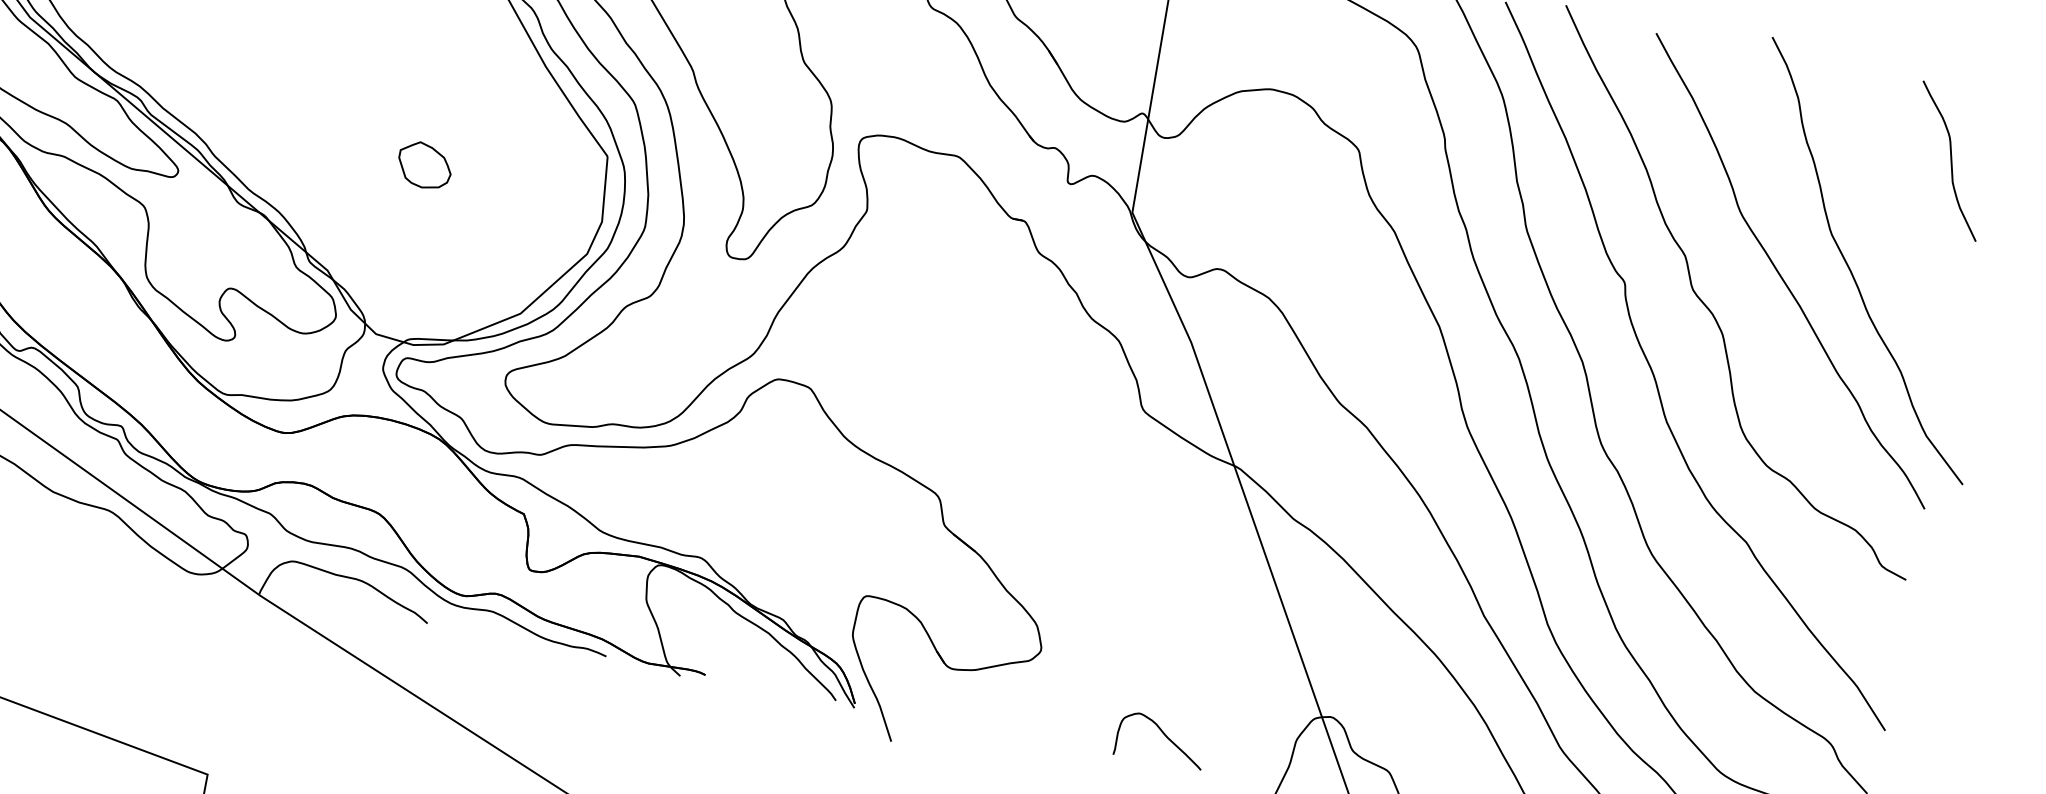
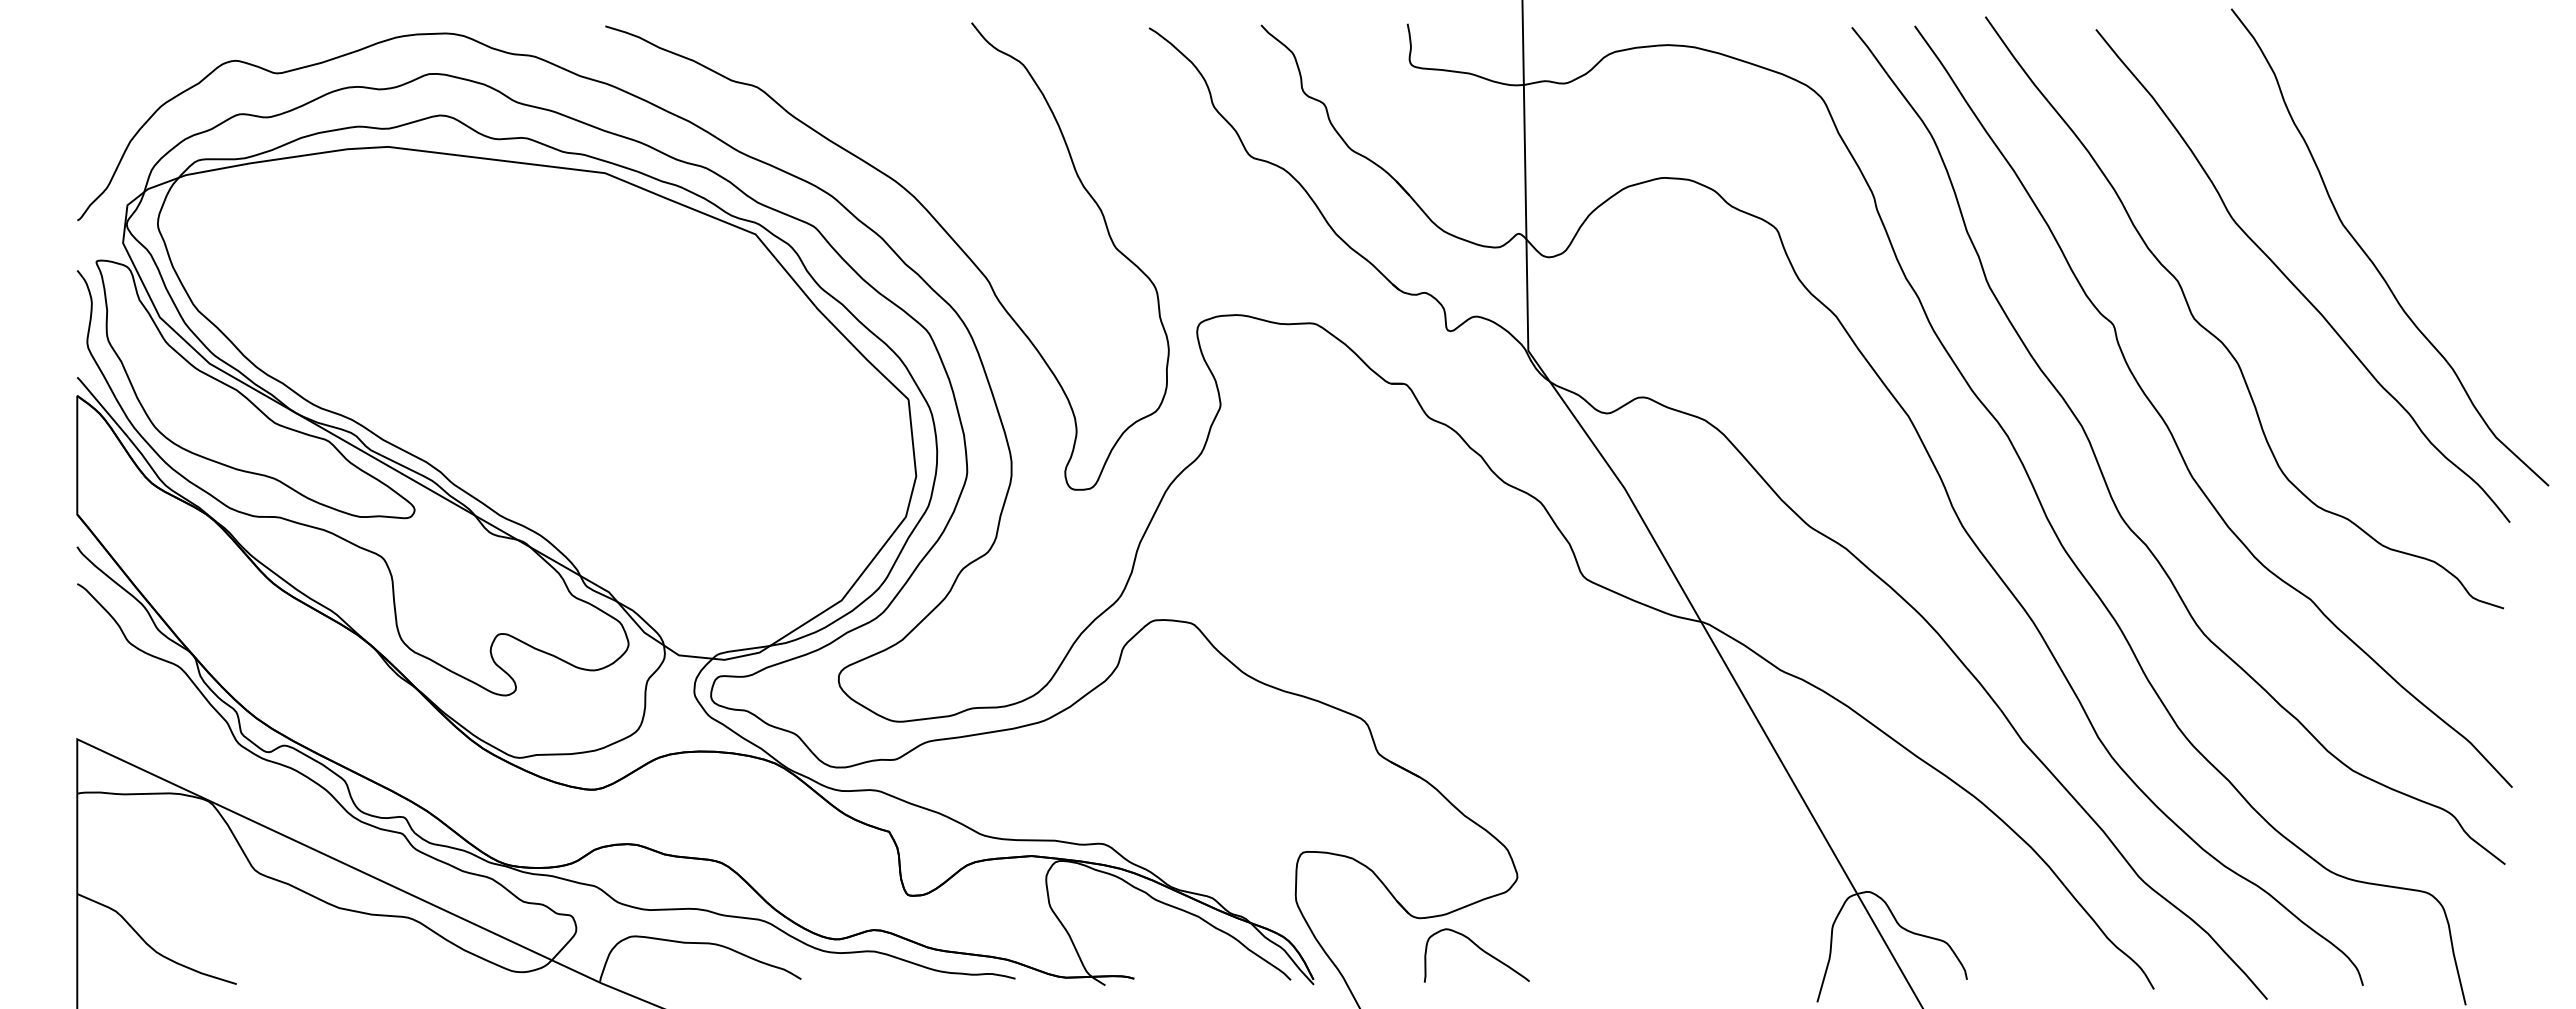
curve: (1950, 160) -> (2464, 113), removed
part: (424, 165) -> (698, 449), removed
curve: (1165, 736) -> (1481, 950), moved

